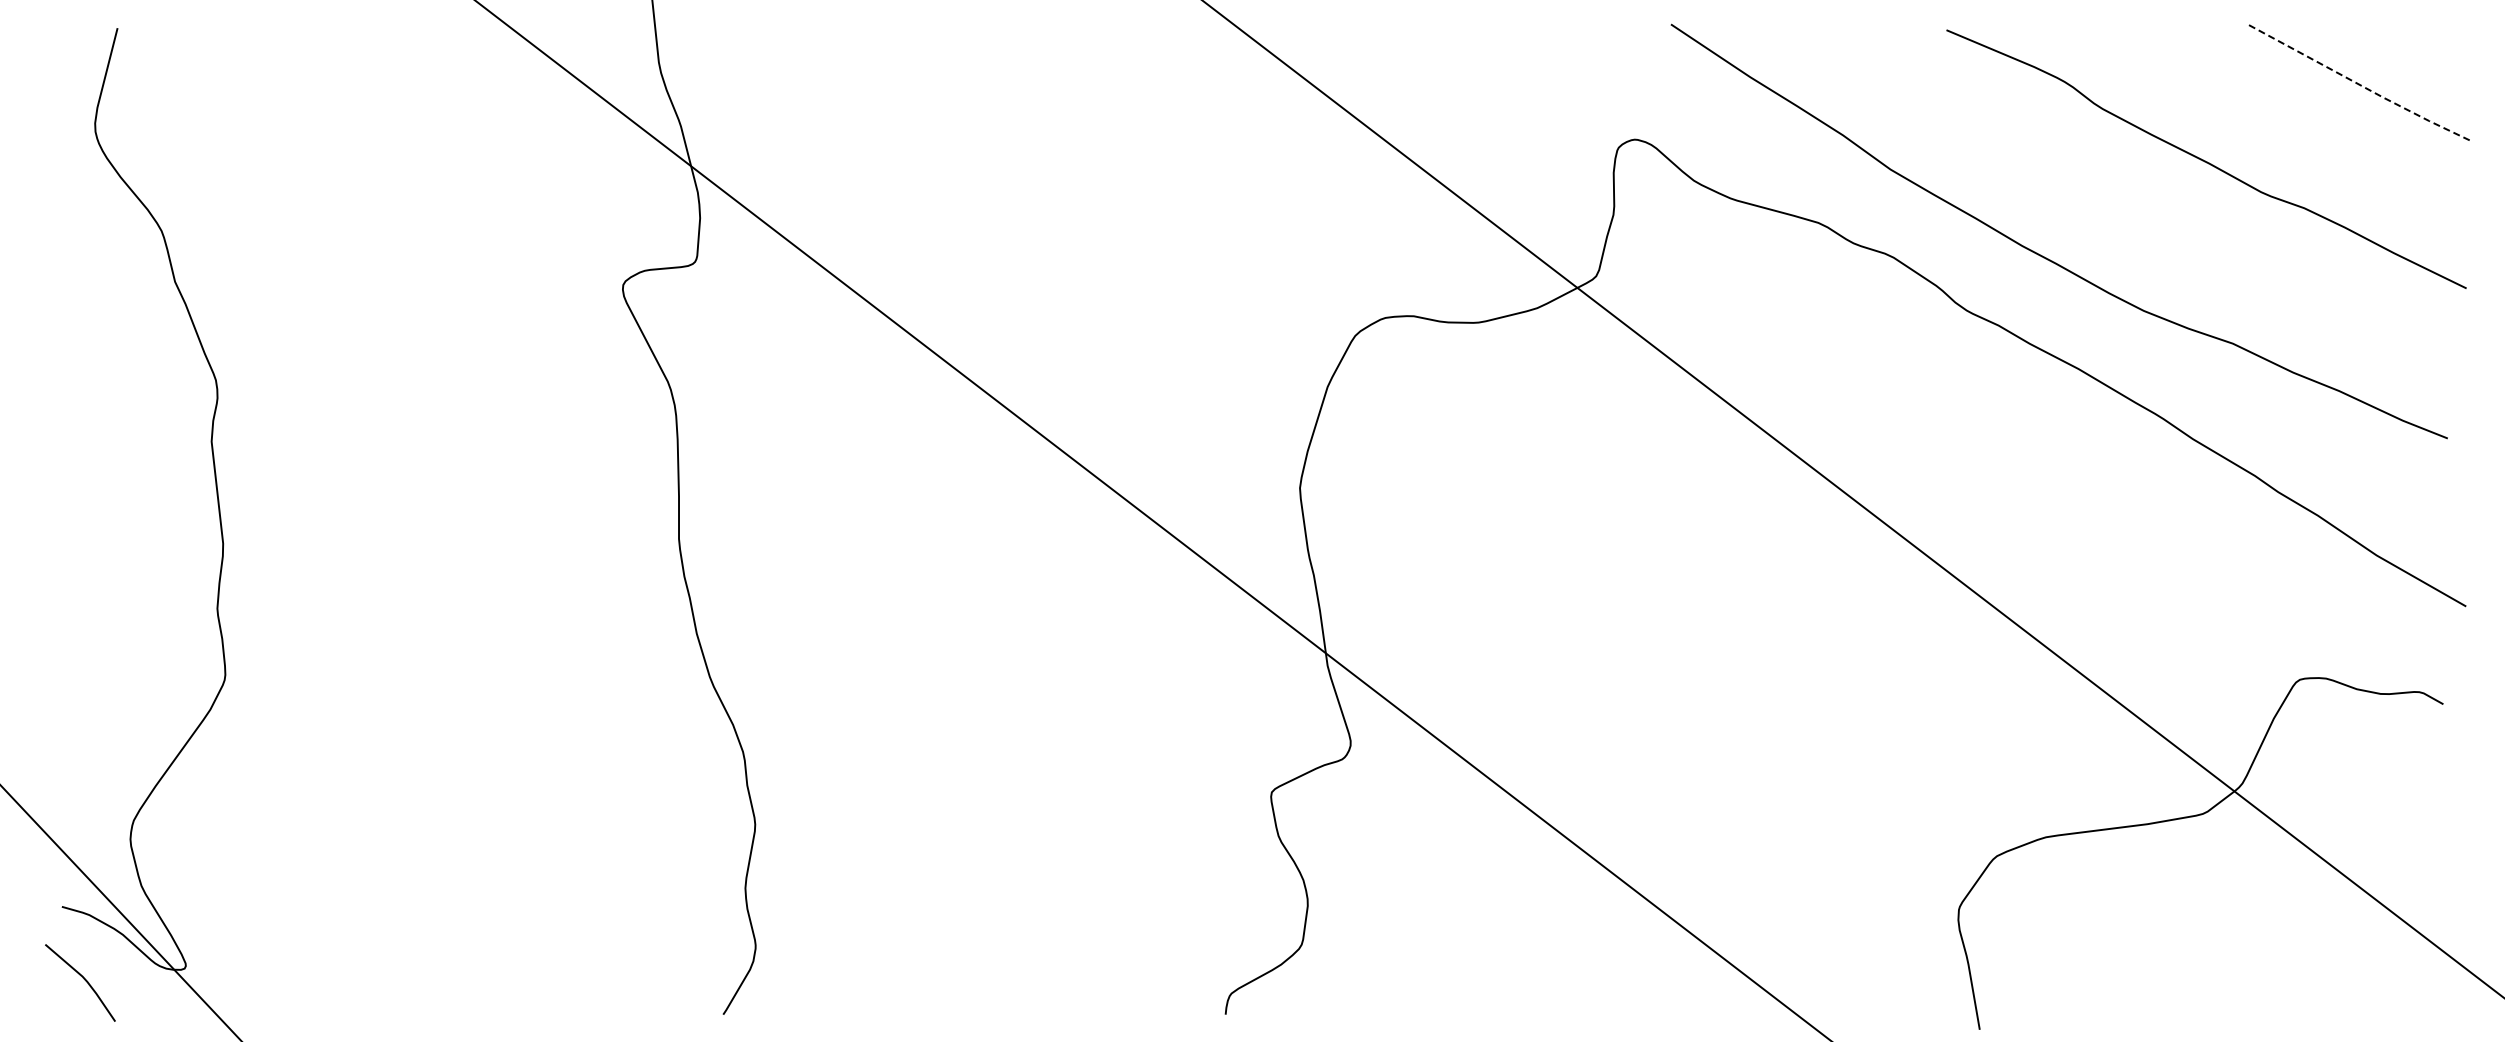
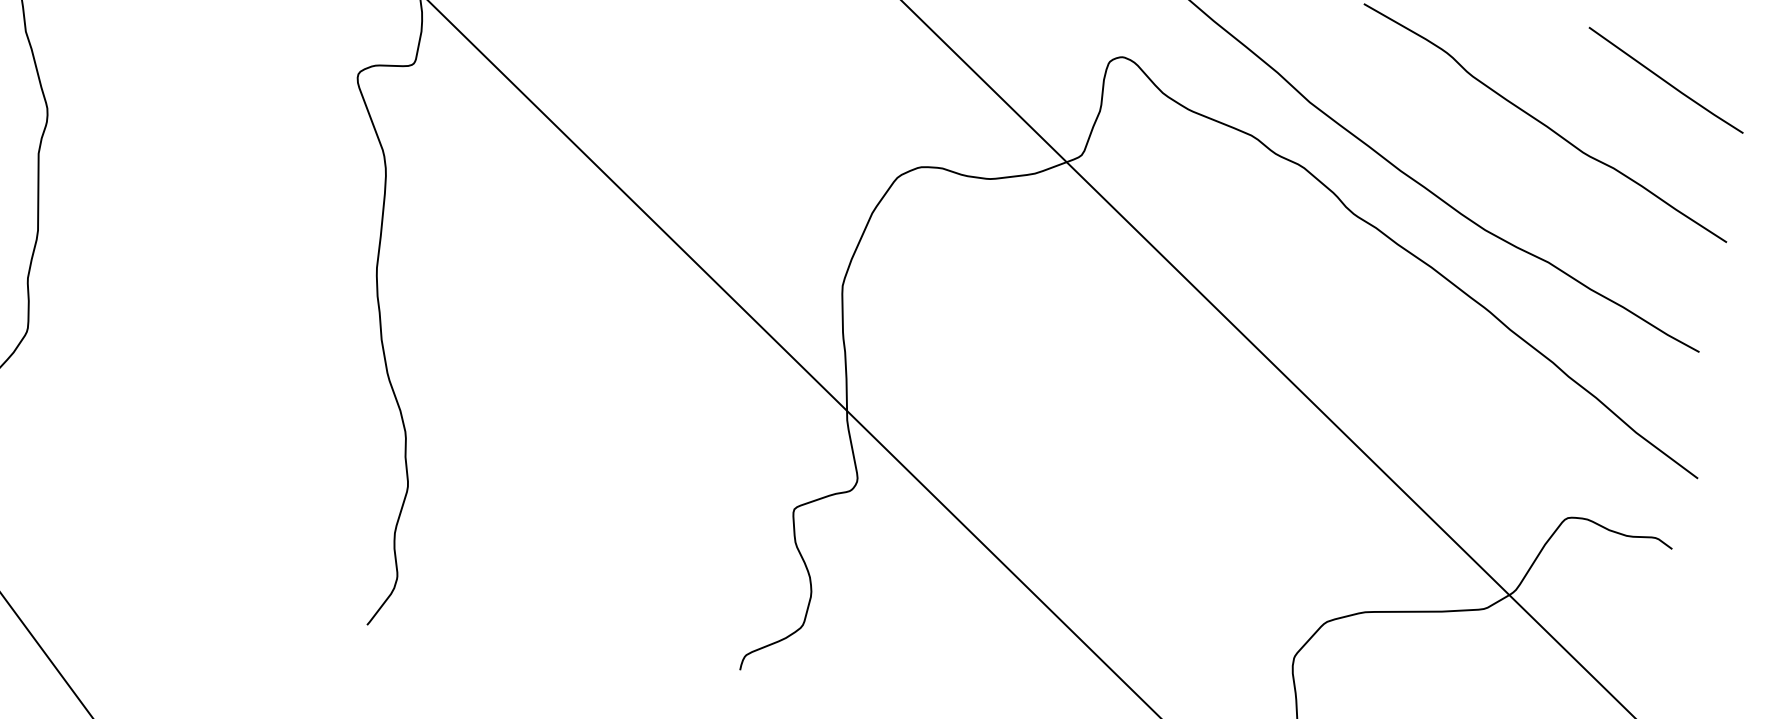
line: (2360, 85) -> (1666, 82), dashed -> solid

